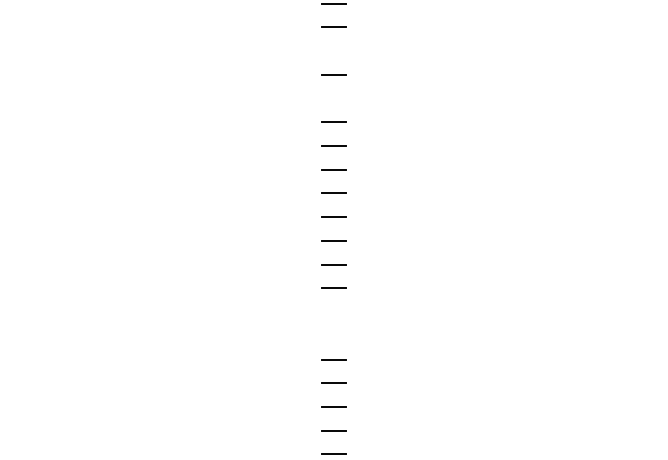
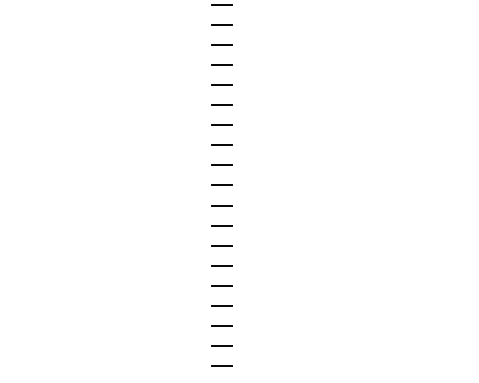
line: (333, 50) -> (221, 24), added
line: (333, 98) -> (221, 64), added
line: (333, 311) -> (221, 245), added
line: (333, 335) -> (221, 265), added

